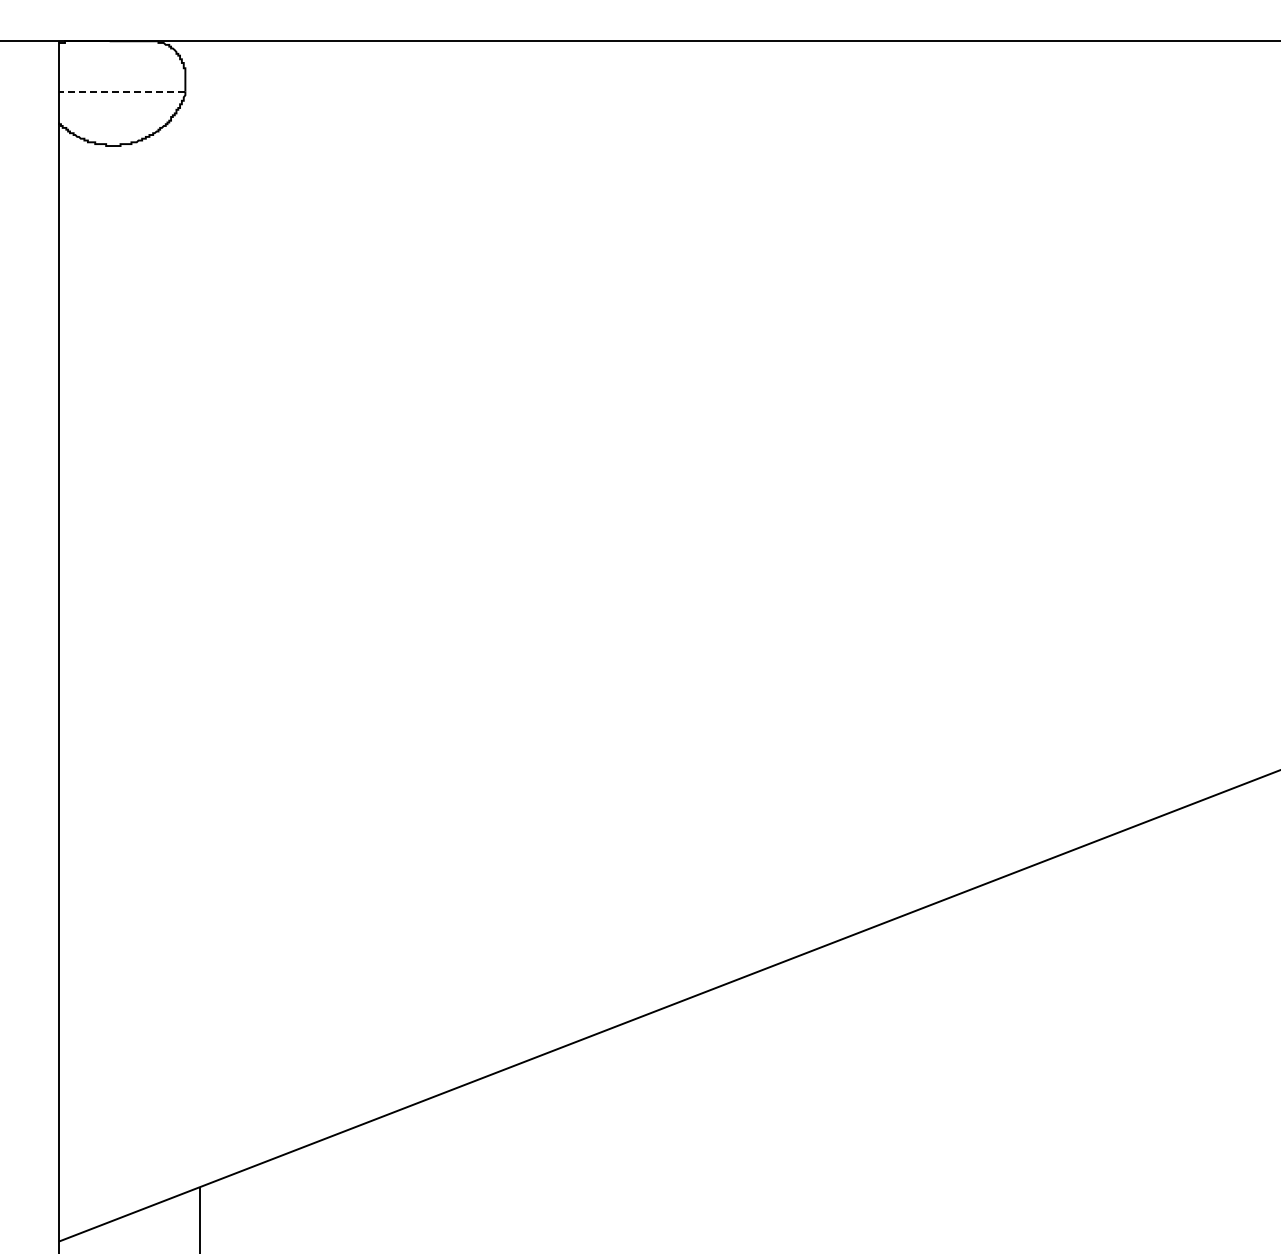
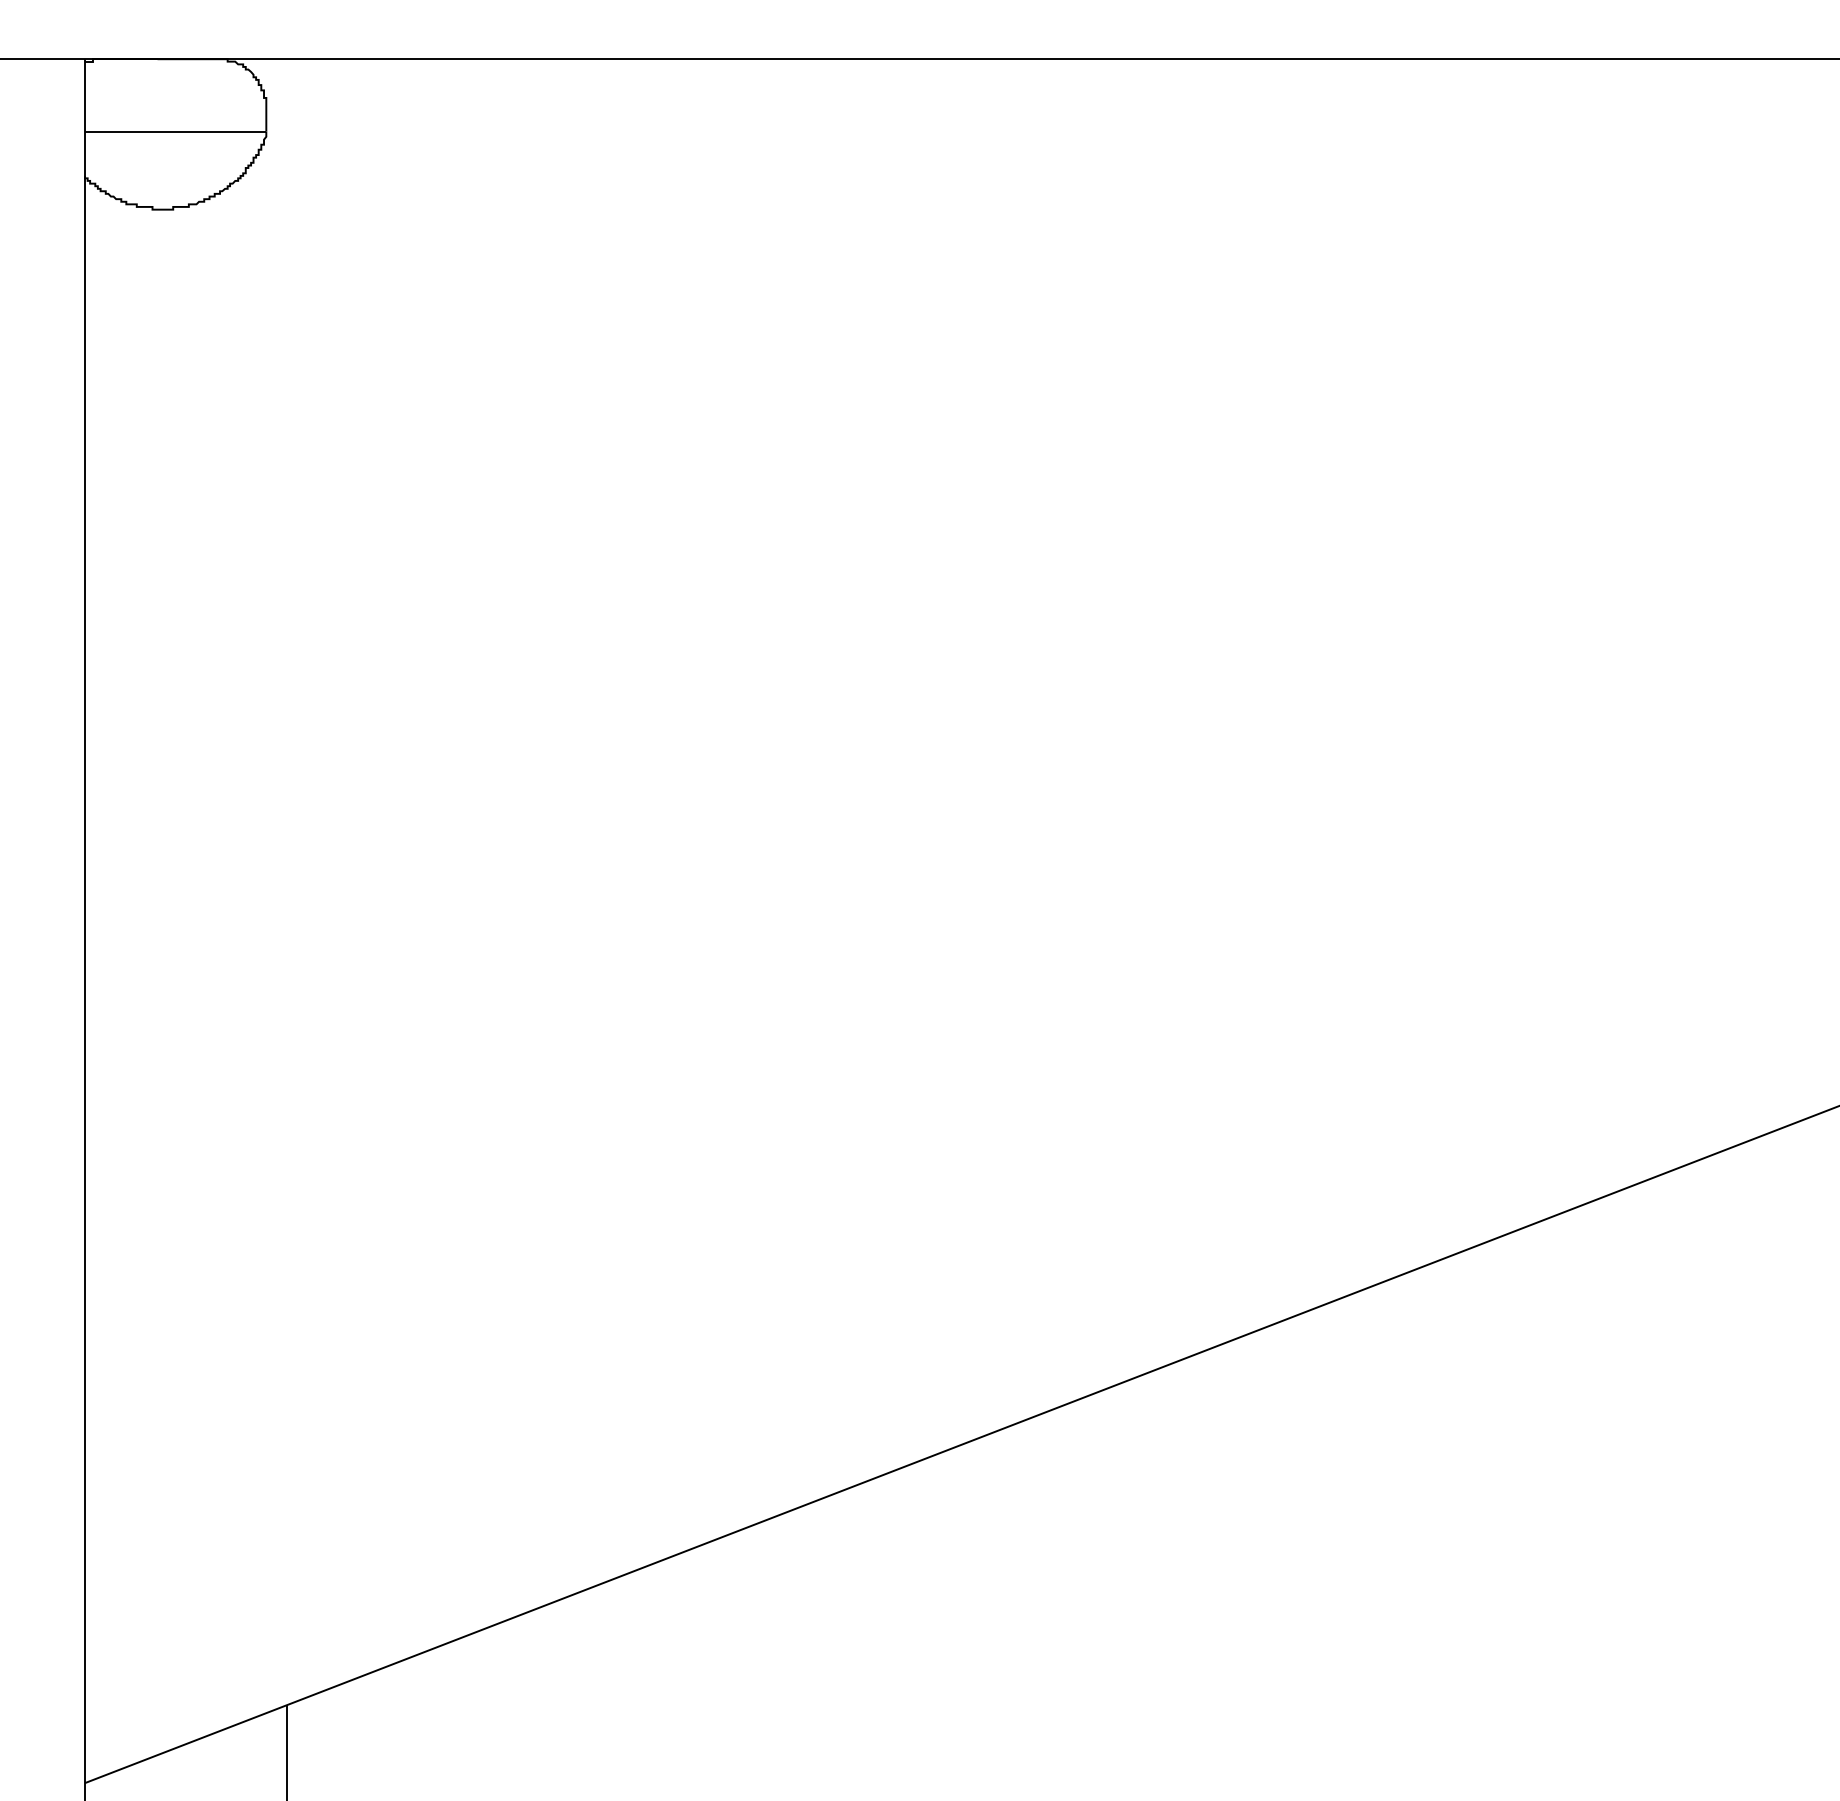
line: (121, 91) -> (174, 131), dashed -> solid

